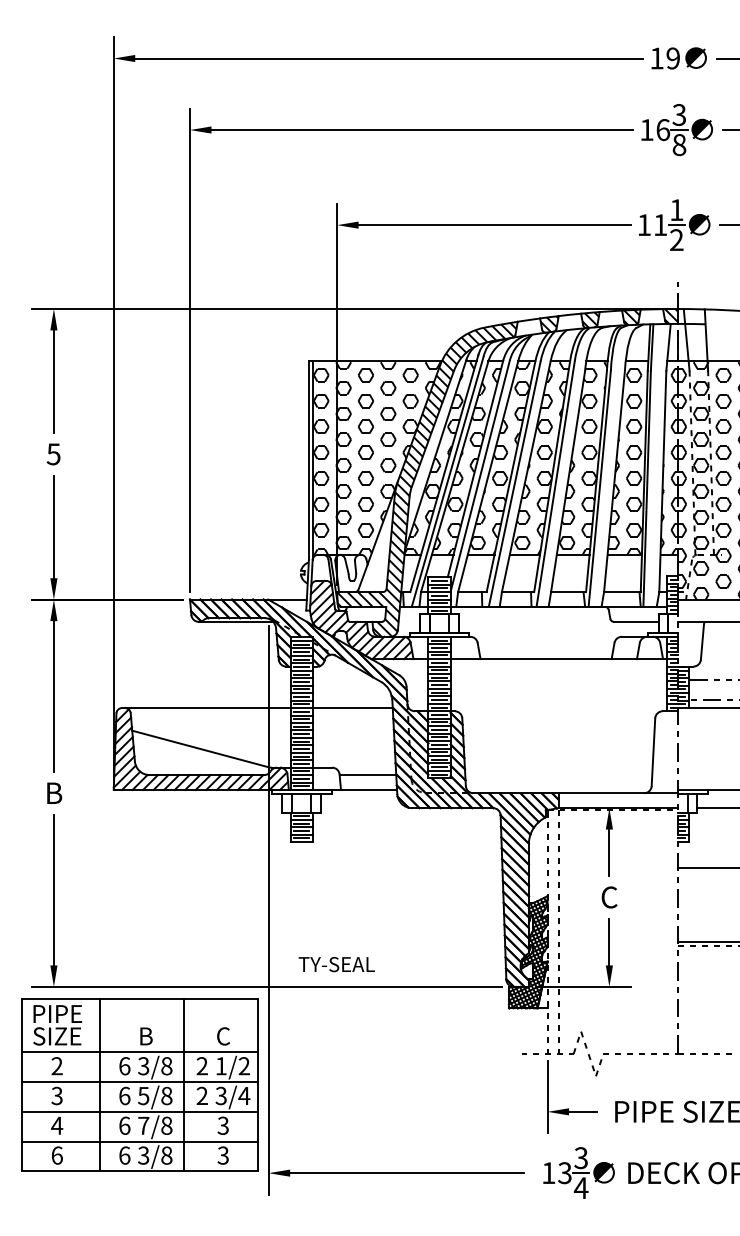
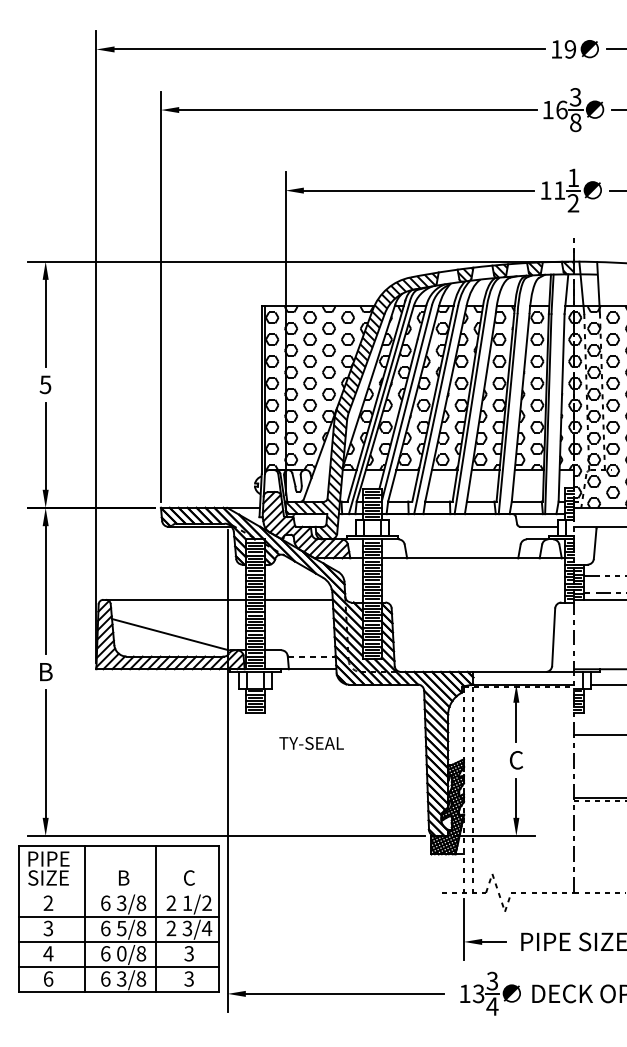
line: (368, 775) -> (312, 656), solid -> dashed
text: (336, 964) -> (311, 743), moved
line: (139, 1052) -> (118, 891), removed
text: (143, 1125) -> (121, 953), 7/8 -> 0/8

